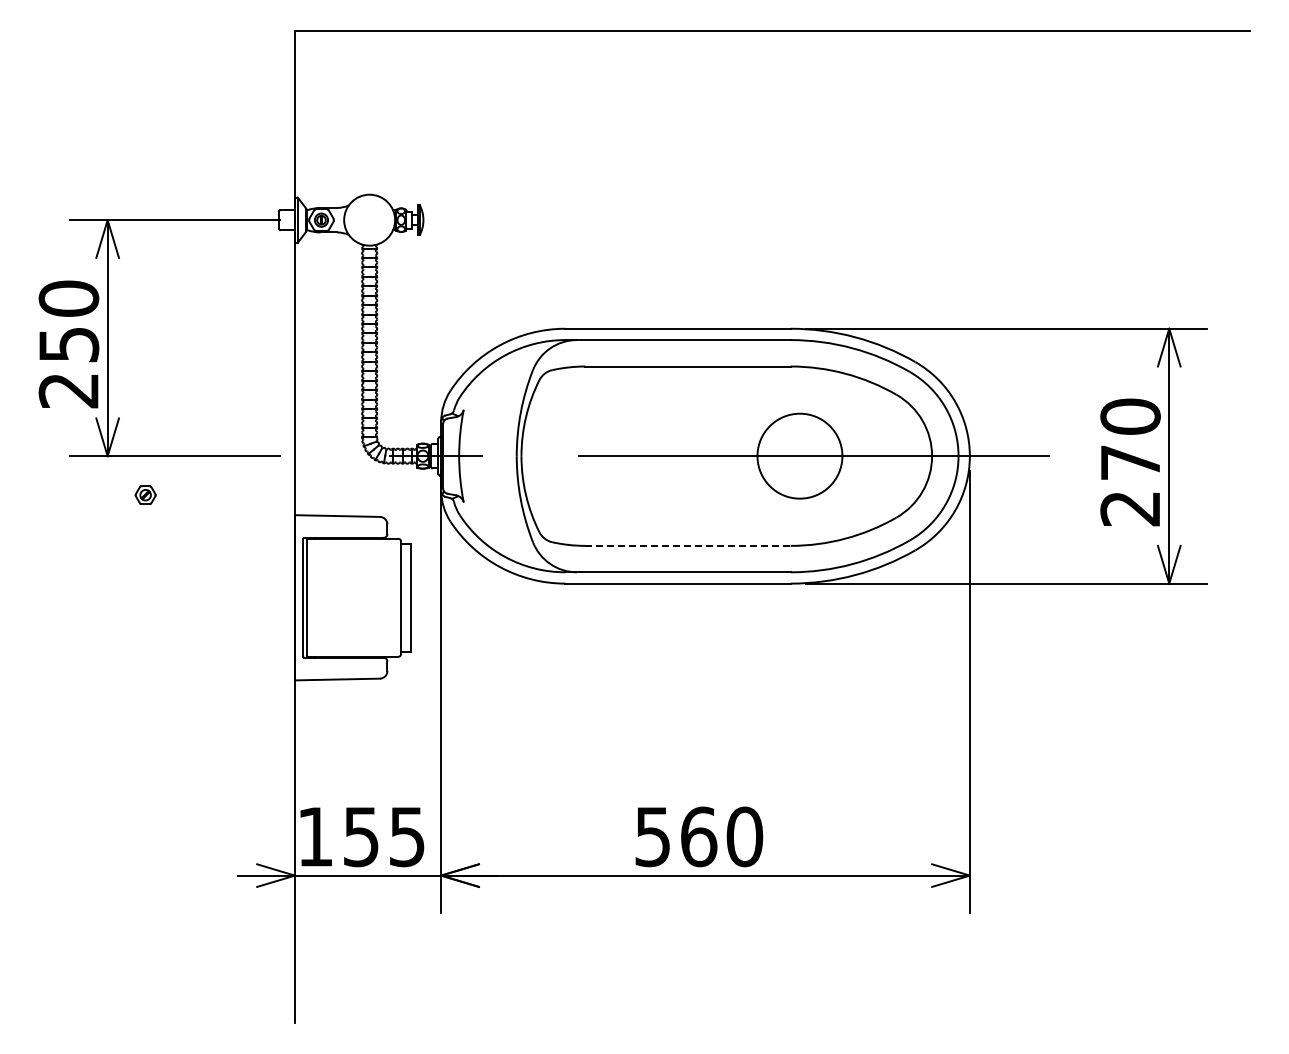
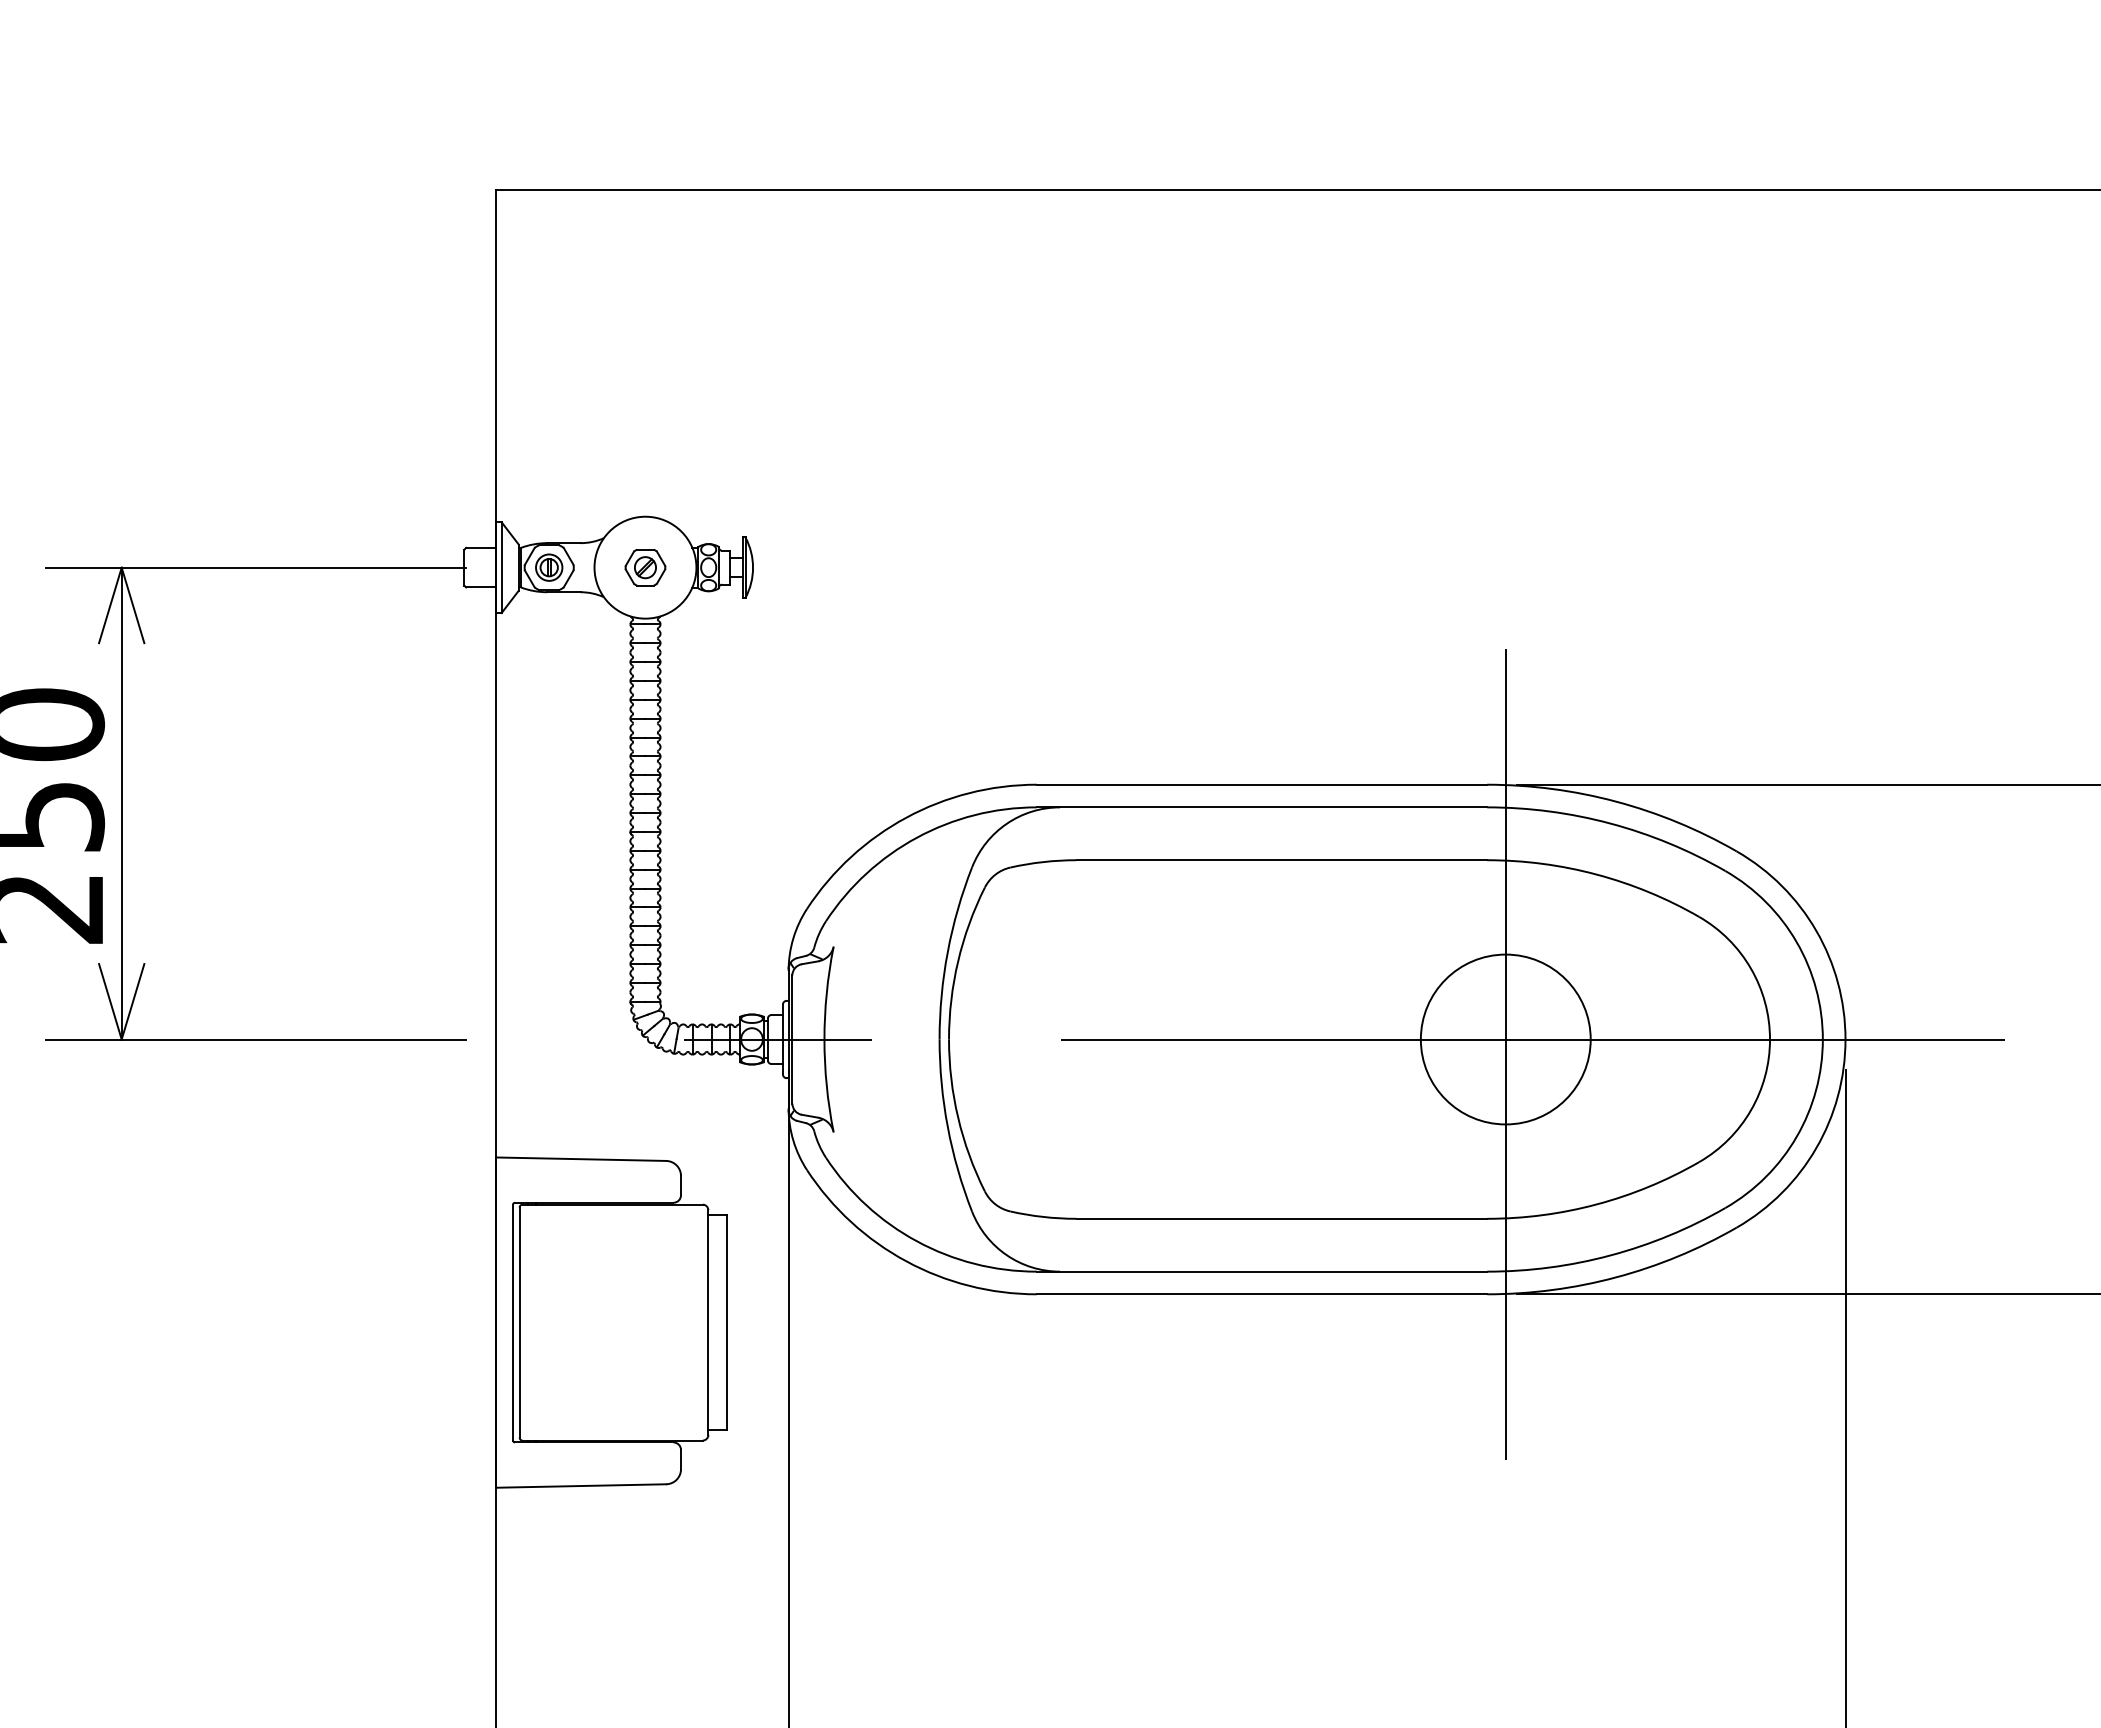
line: (799, 463) -> (1504, 1054), added
part: (145, 494) -> (645, 566), moved
line: (687, 545) -> (1280, 1218), dashed -> solid

